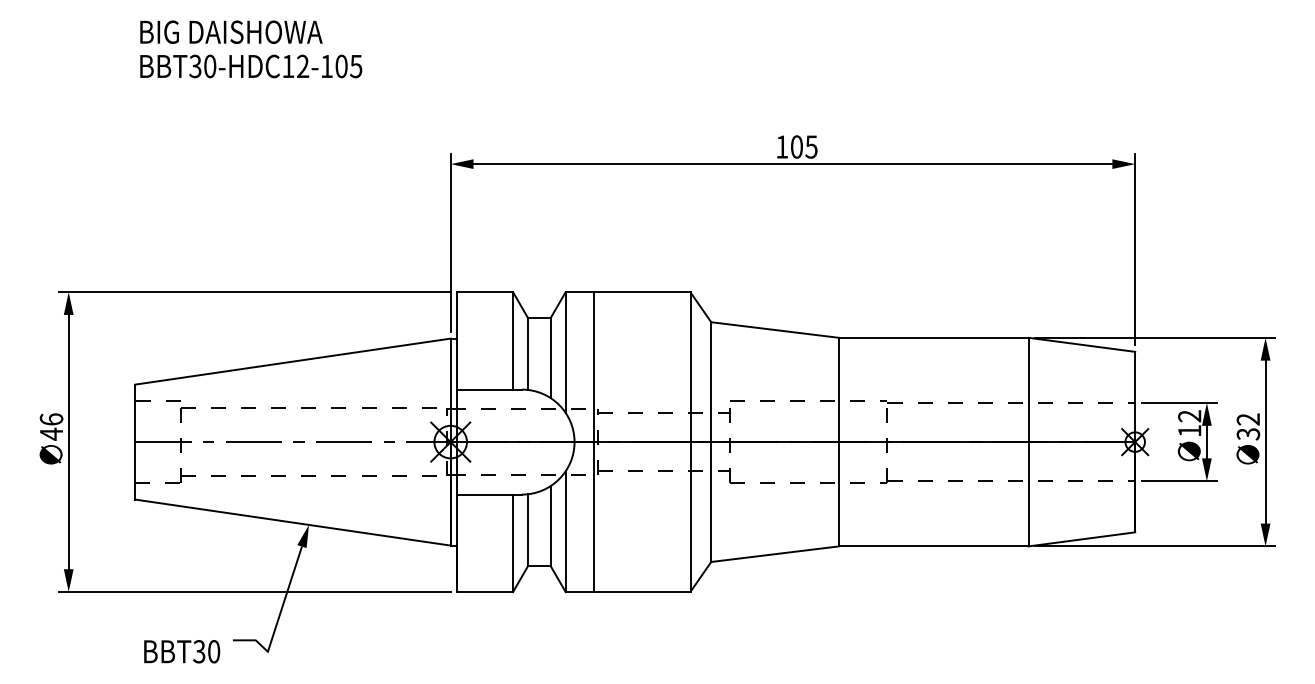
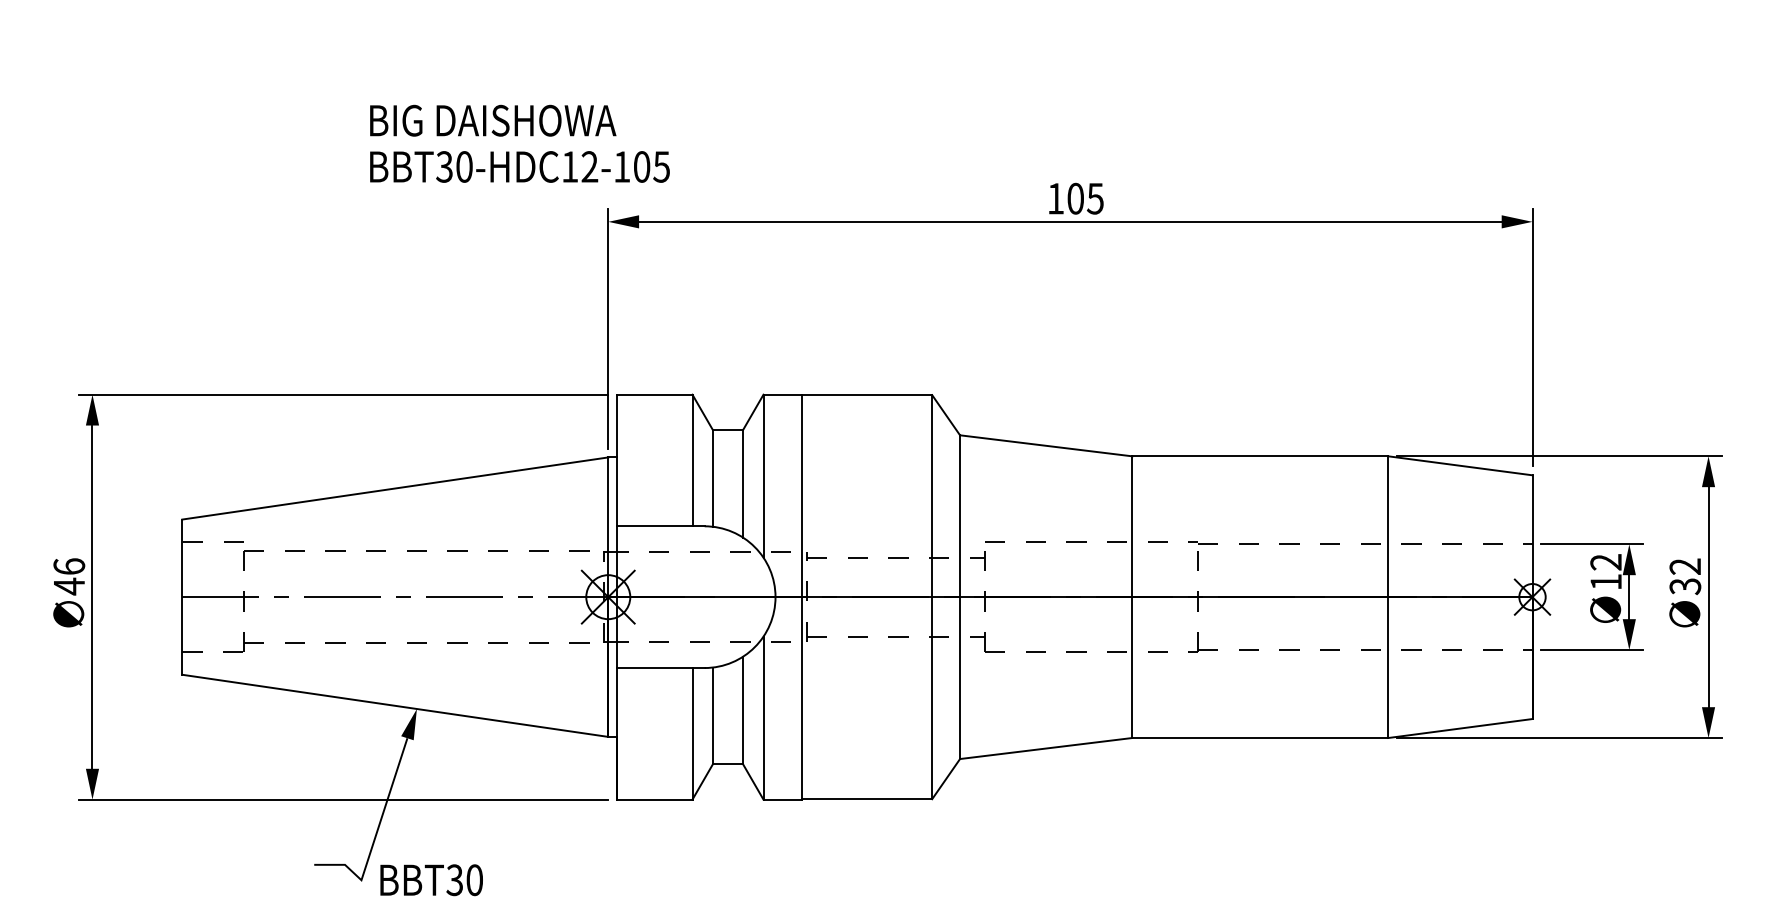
text: (250, 49) -> (519, 143), moved
text: (182, 651) -> (431, 880), moved

